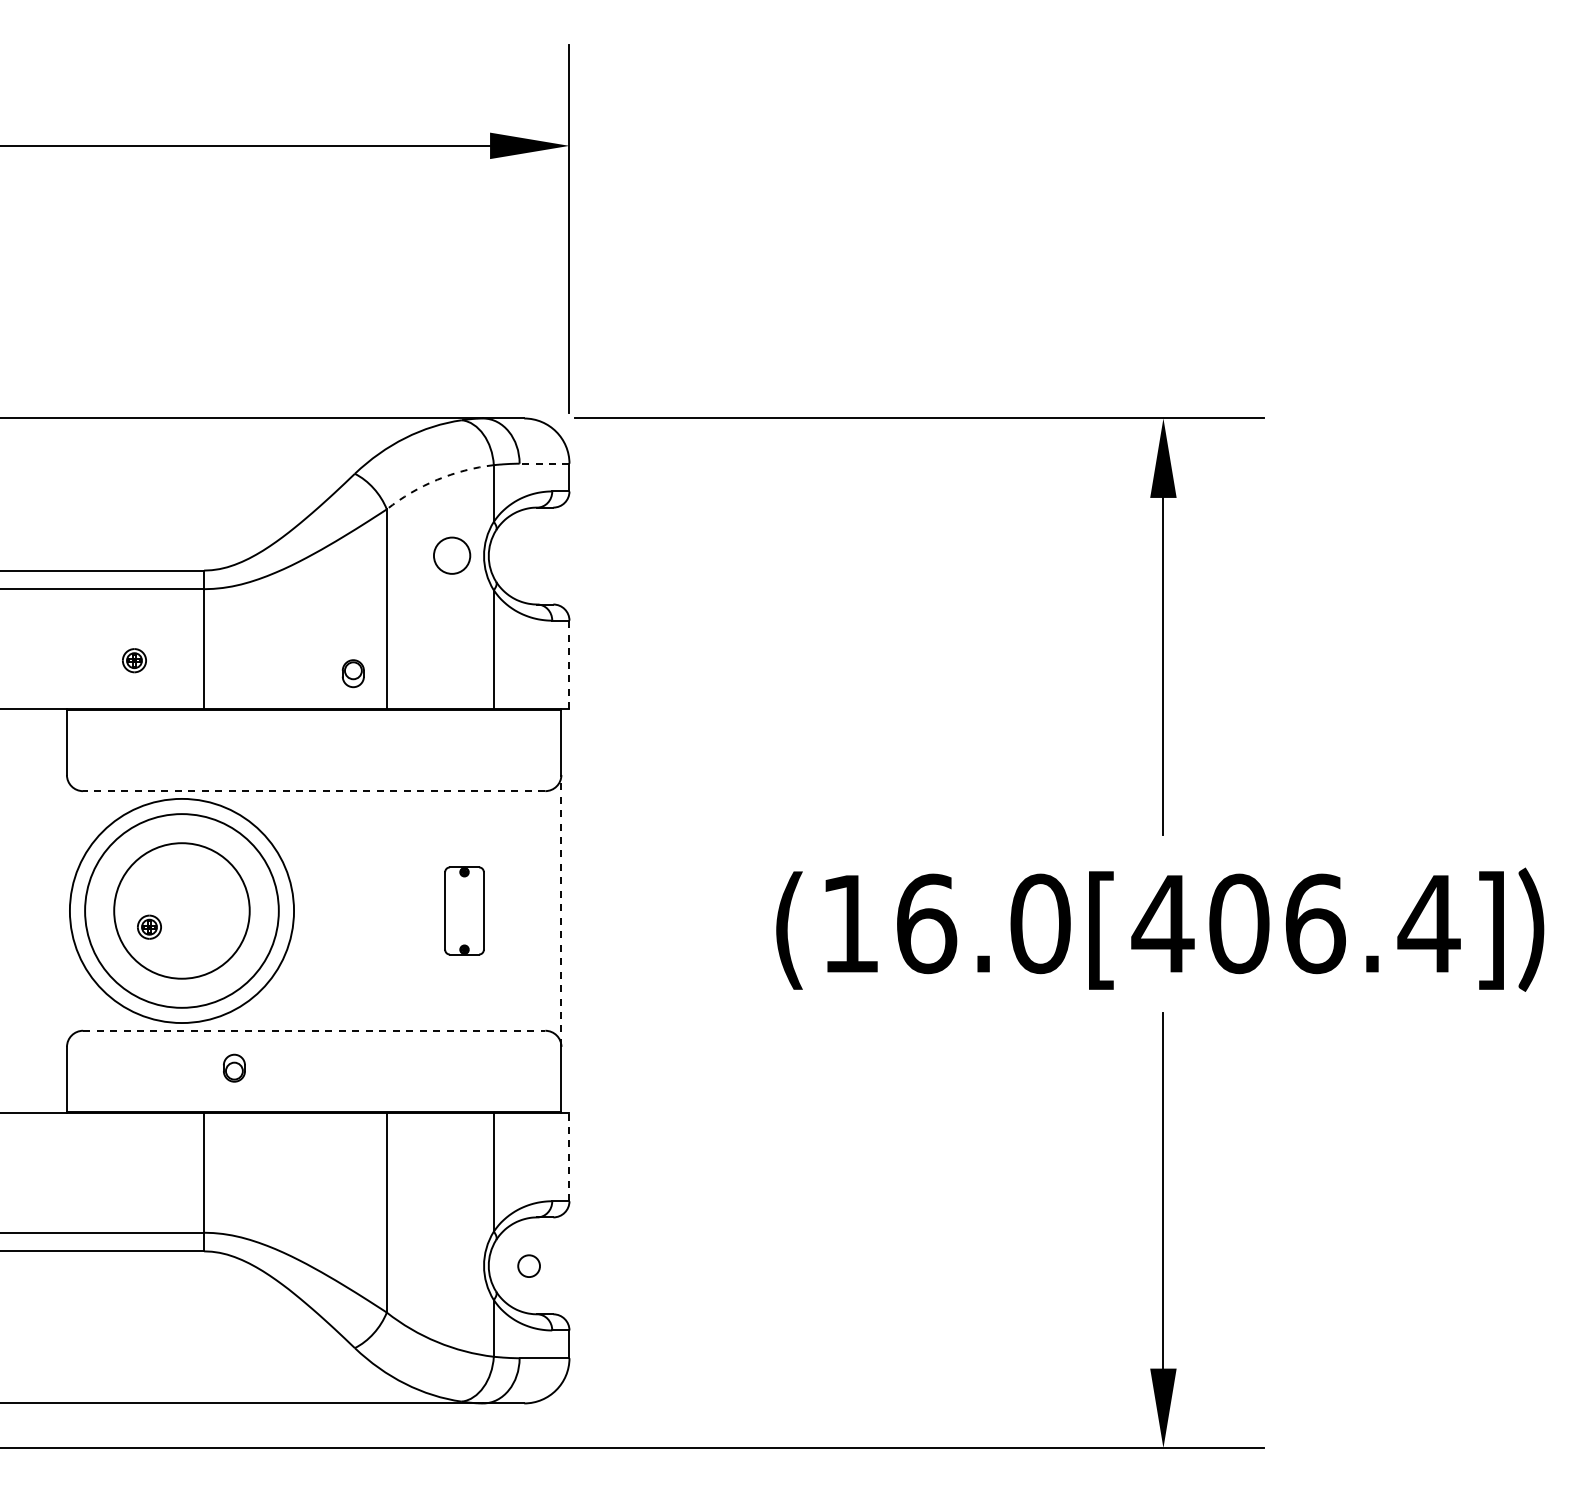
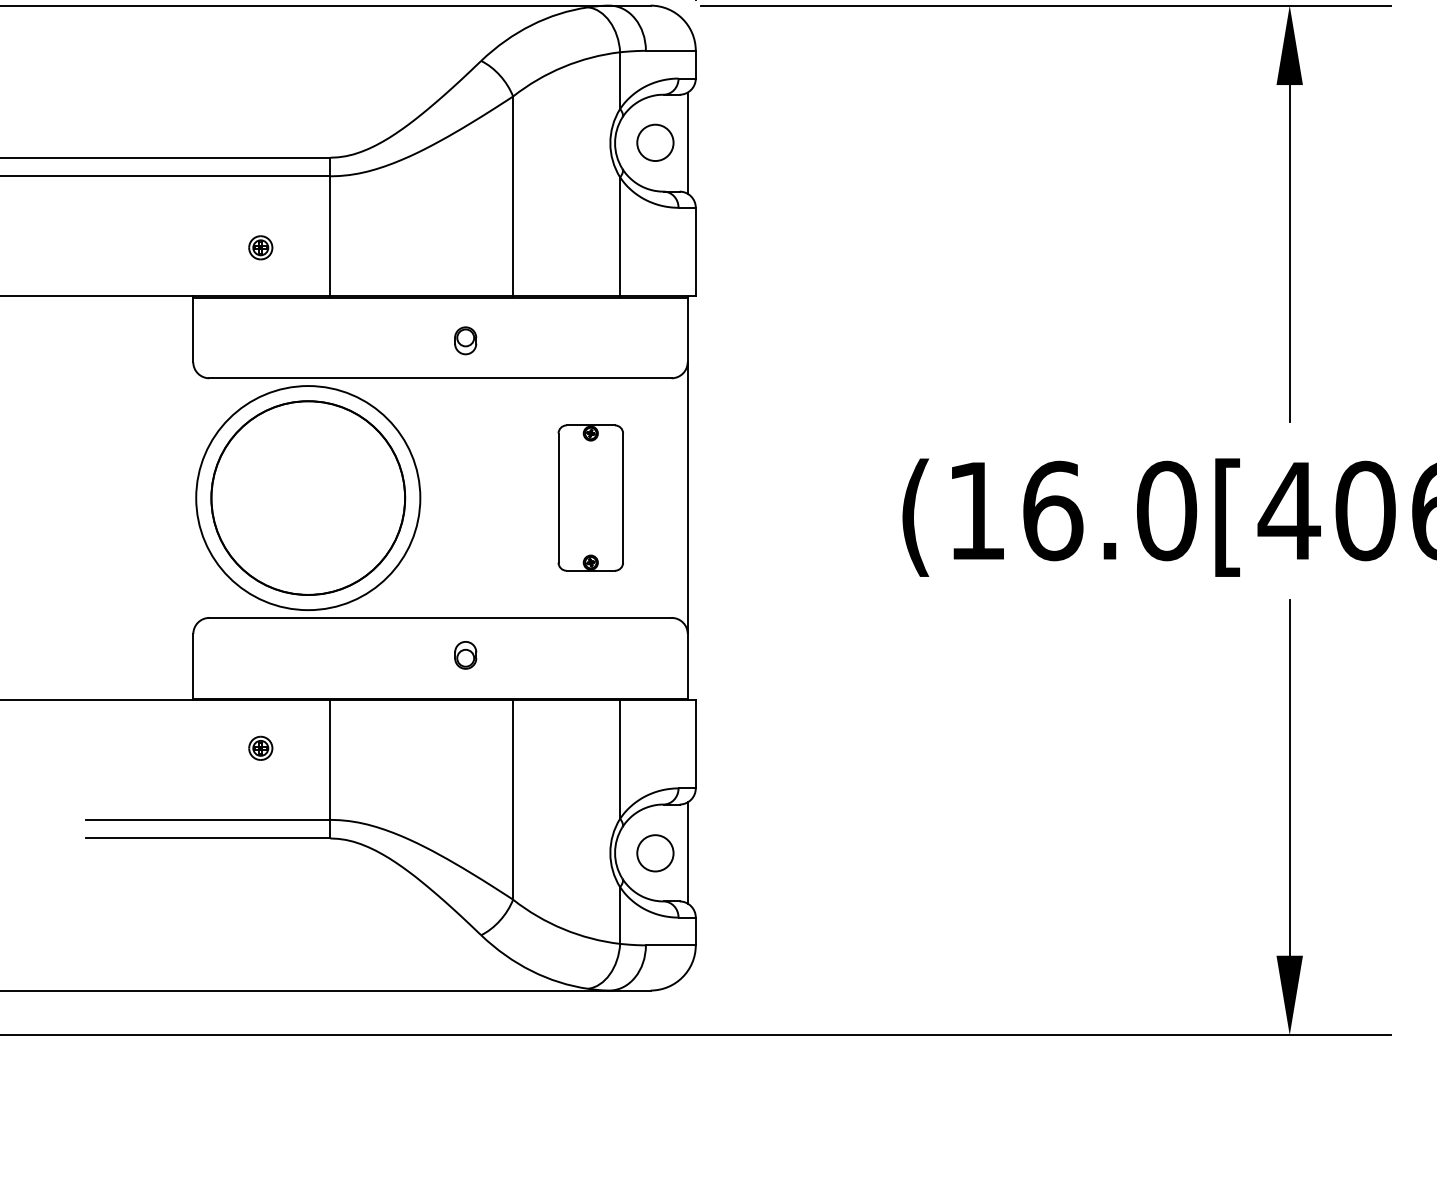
line: (544, 463) -> (670, 50), dashed -> solid
arc: (437, 479) -> (563, 66), dashed -> solid
circle: (452, 555) -> (655, 142), moved
line: (561, 555) -> (687, 142), added
line: (569, 664) -> (695, 251), dashed -> solid
part: (352, 673) -> (464, 340), moved
line: (313, 791) -> (439, 378), dashed -> solid
line: (561, 909) -> (687, 496), dashed -> solid
circle: (181, 910) -> (307, 497), size x1.43
part: (464, 910) -> (590, 497), size x1.67
part: (149, 926) -> (260, 747), moved
line: (314, 1030) -> (440, 617), dashed -> solid
part: (234, 1067) -> (465, 654), moved
line: (569, 1156) -> (695, 743), dashed -> solid
line: (561, 1265) -> (687, 852), added
circle: (528, 1266) -> (654, 853), size x1.67

